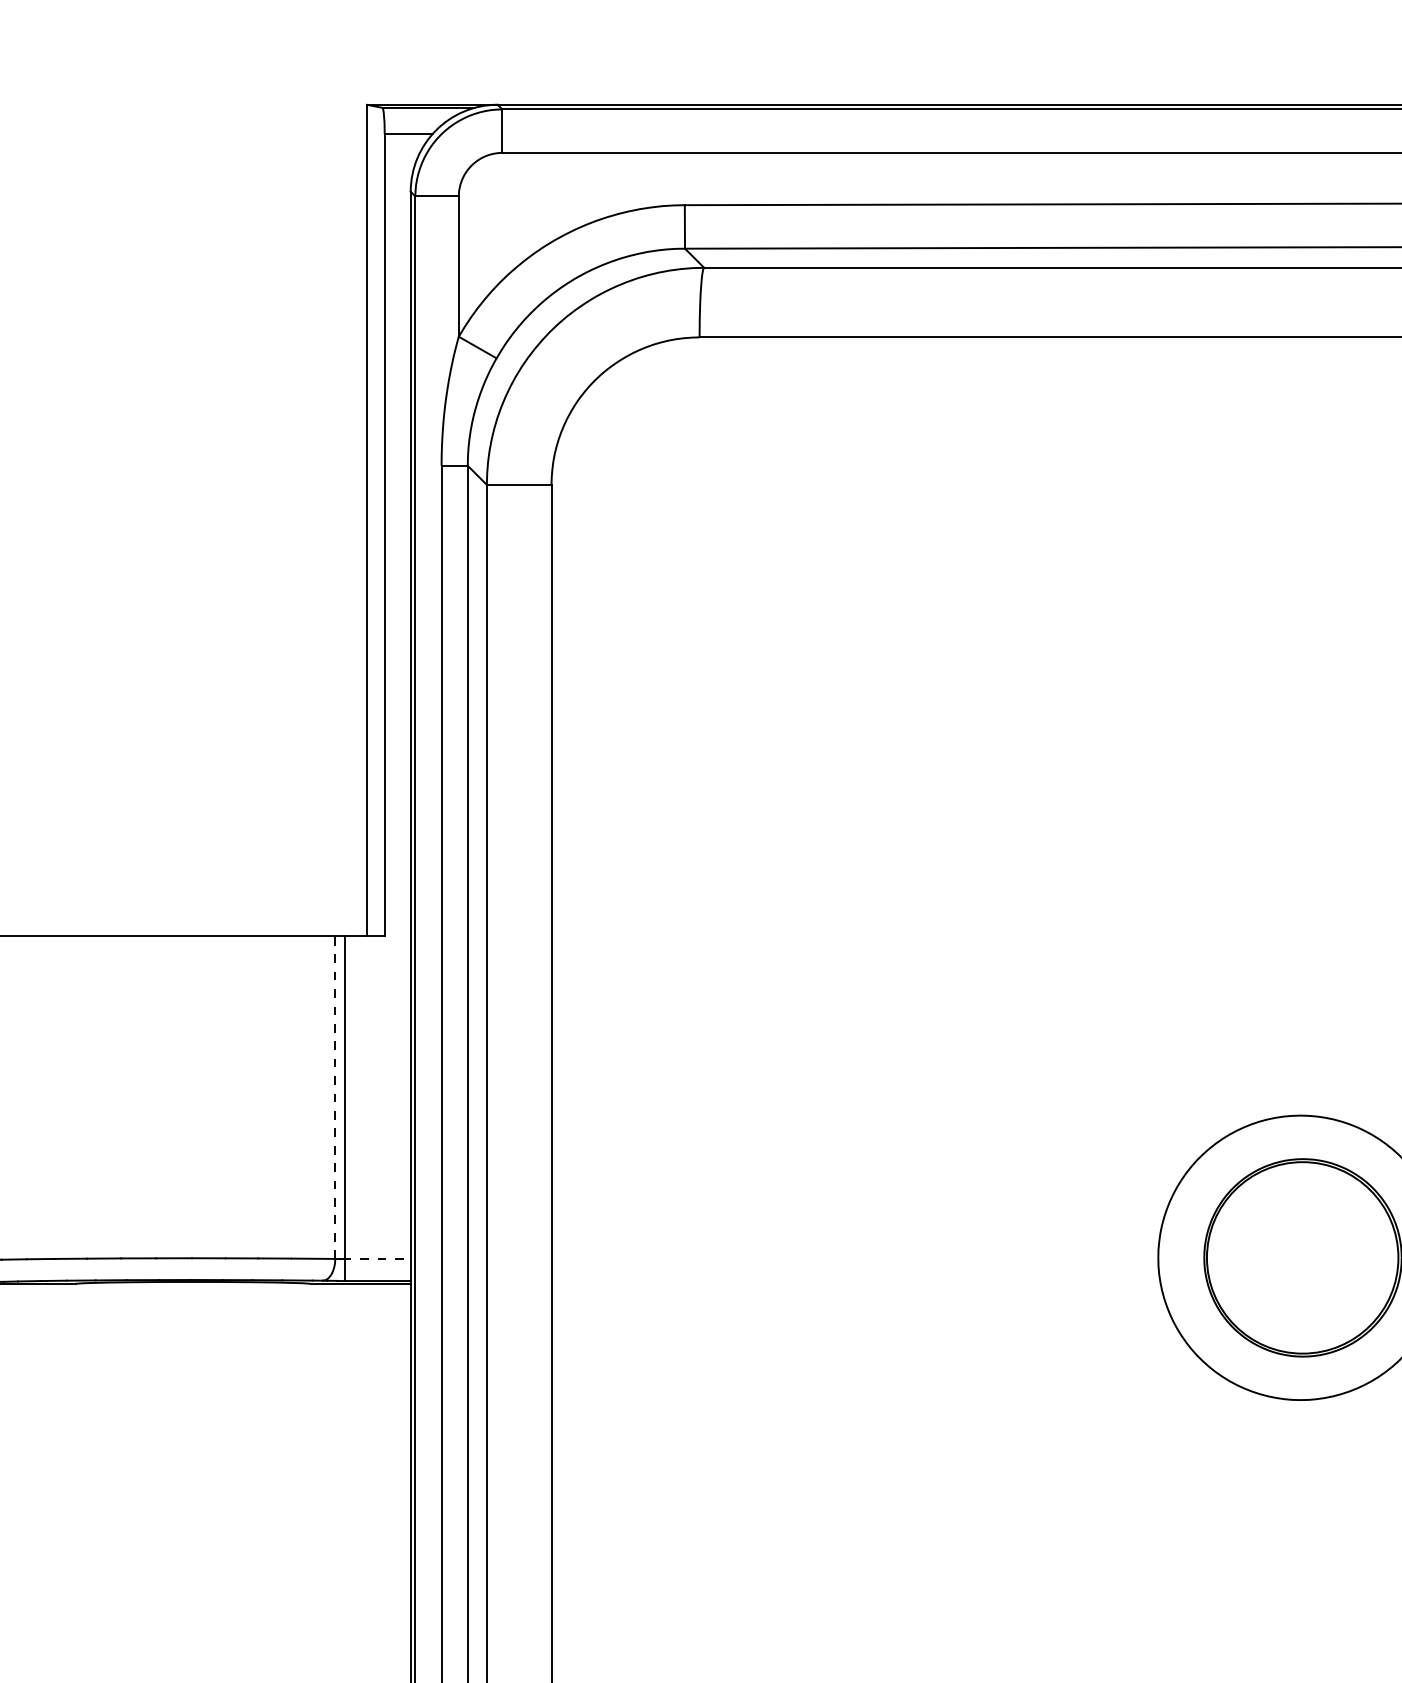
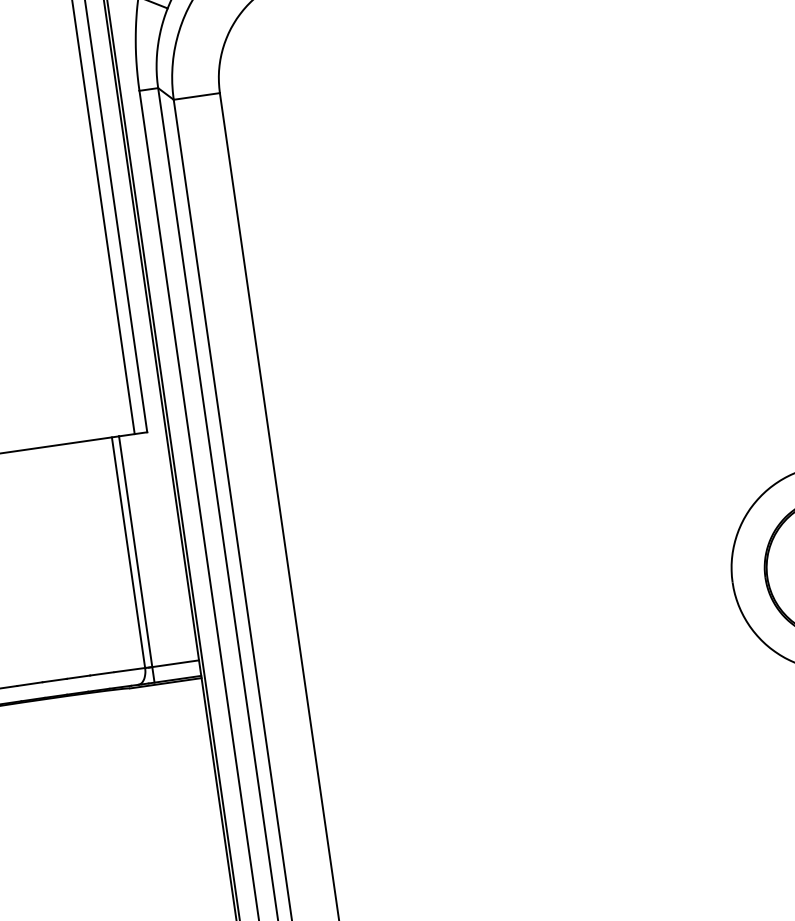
line: (335, 1097) -> (128, 552), dashed -> solid
line: (376, 1259) -> (174, 664), dashed -> solid

